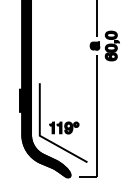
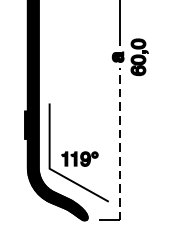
line: (96, 115) -> (120, 143), solid -> dashed

